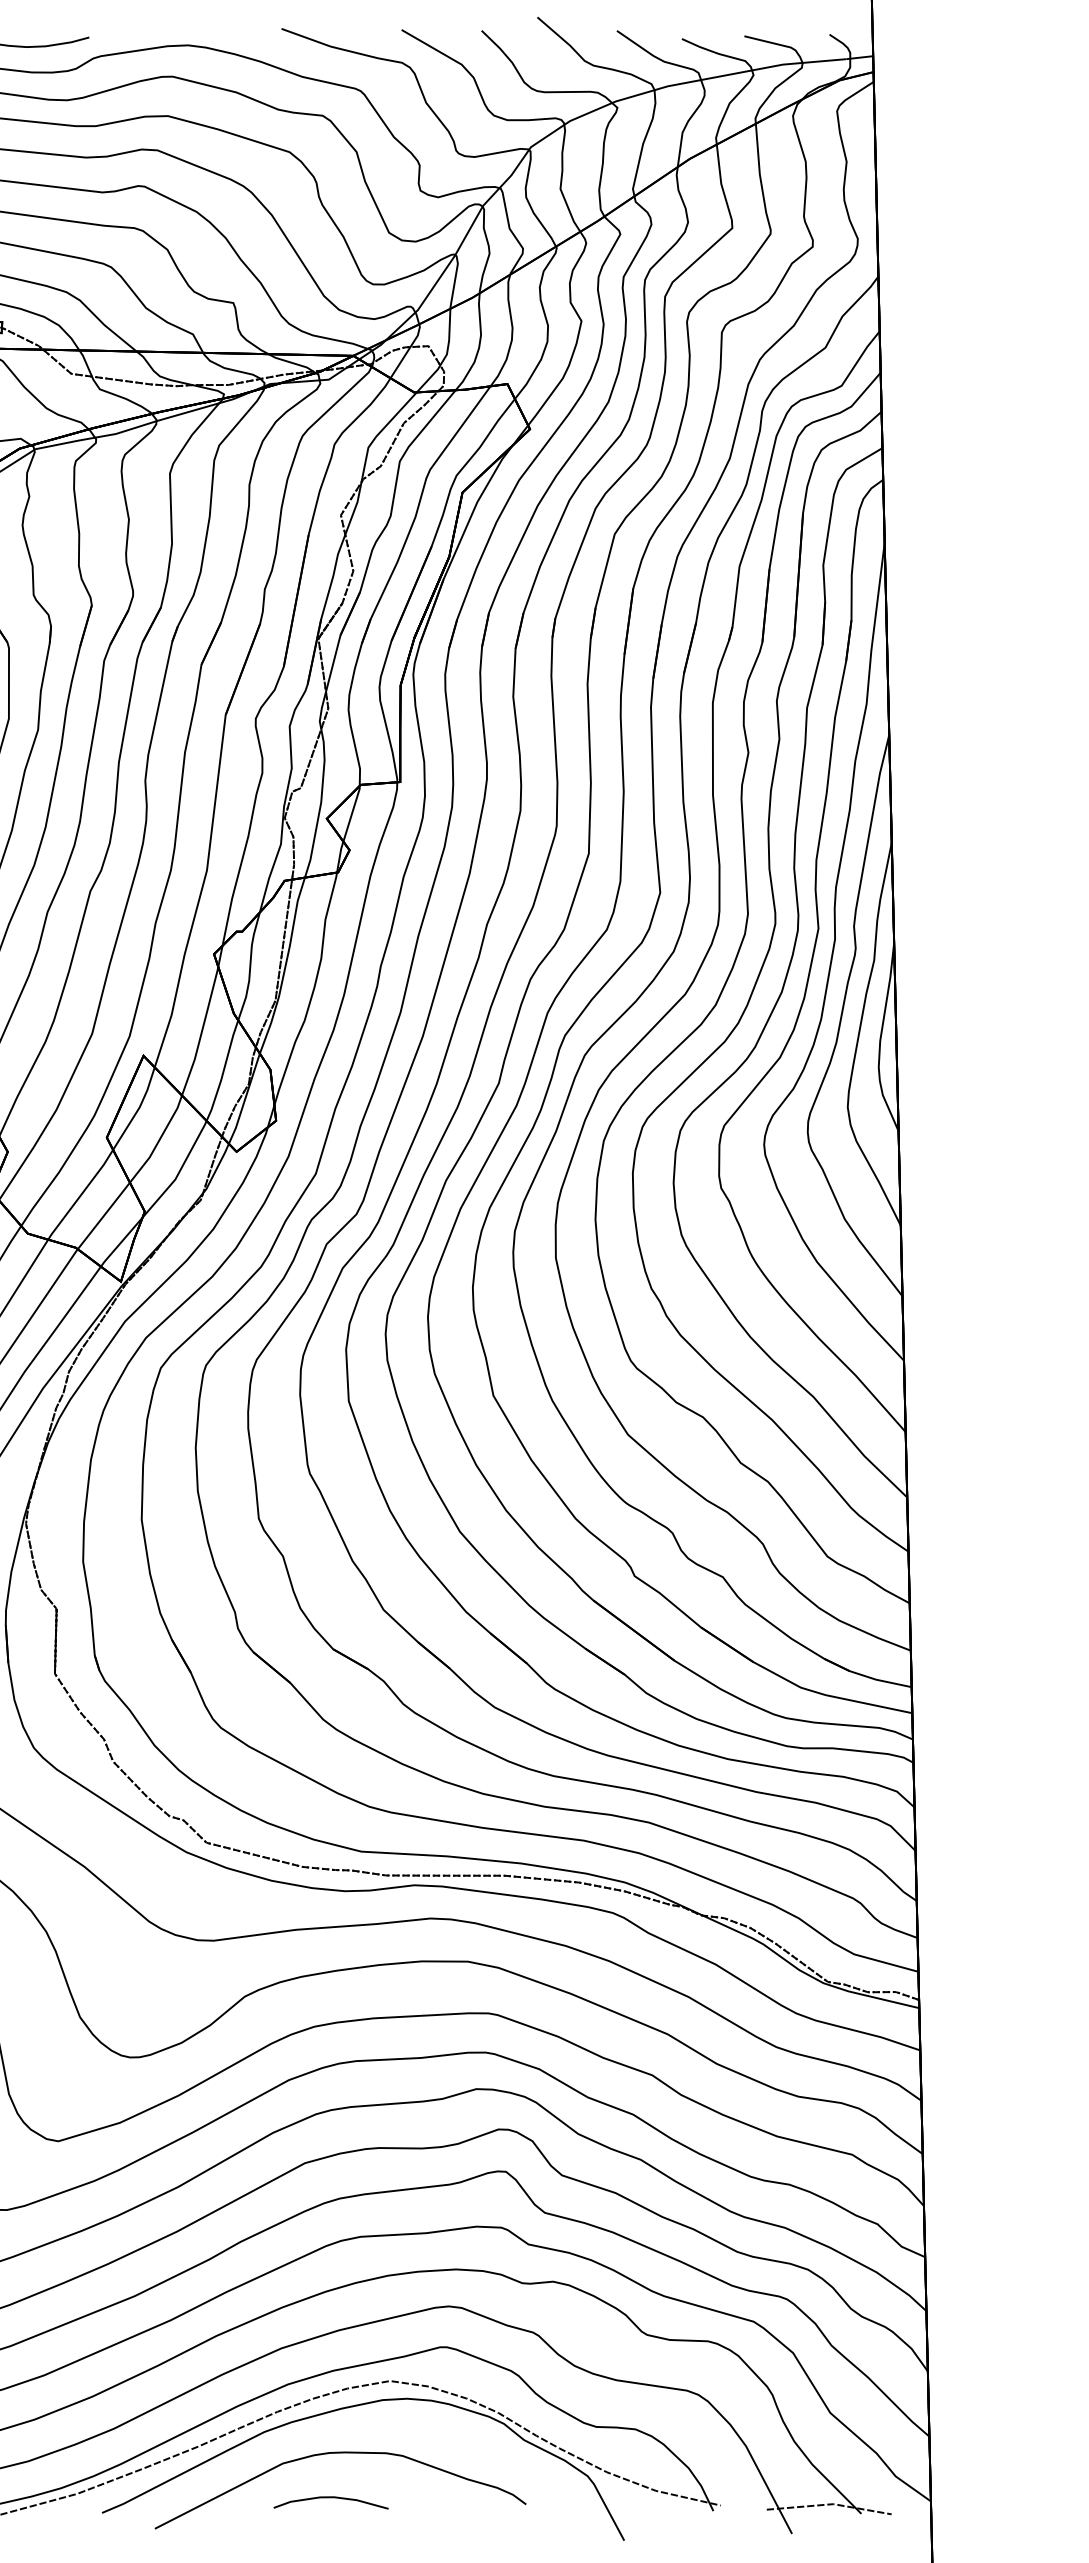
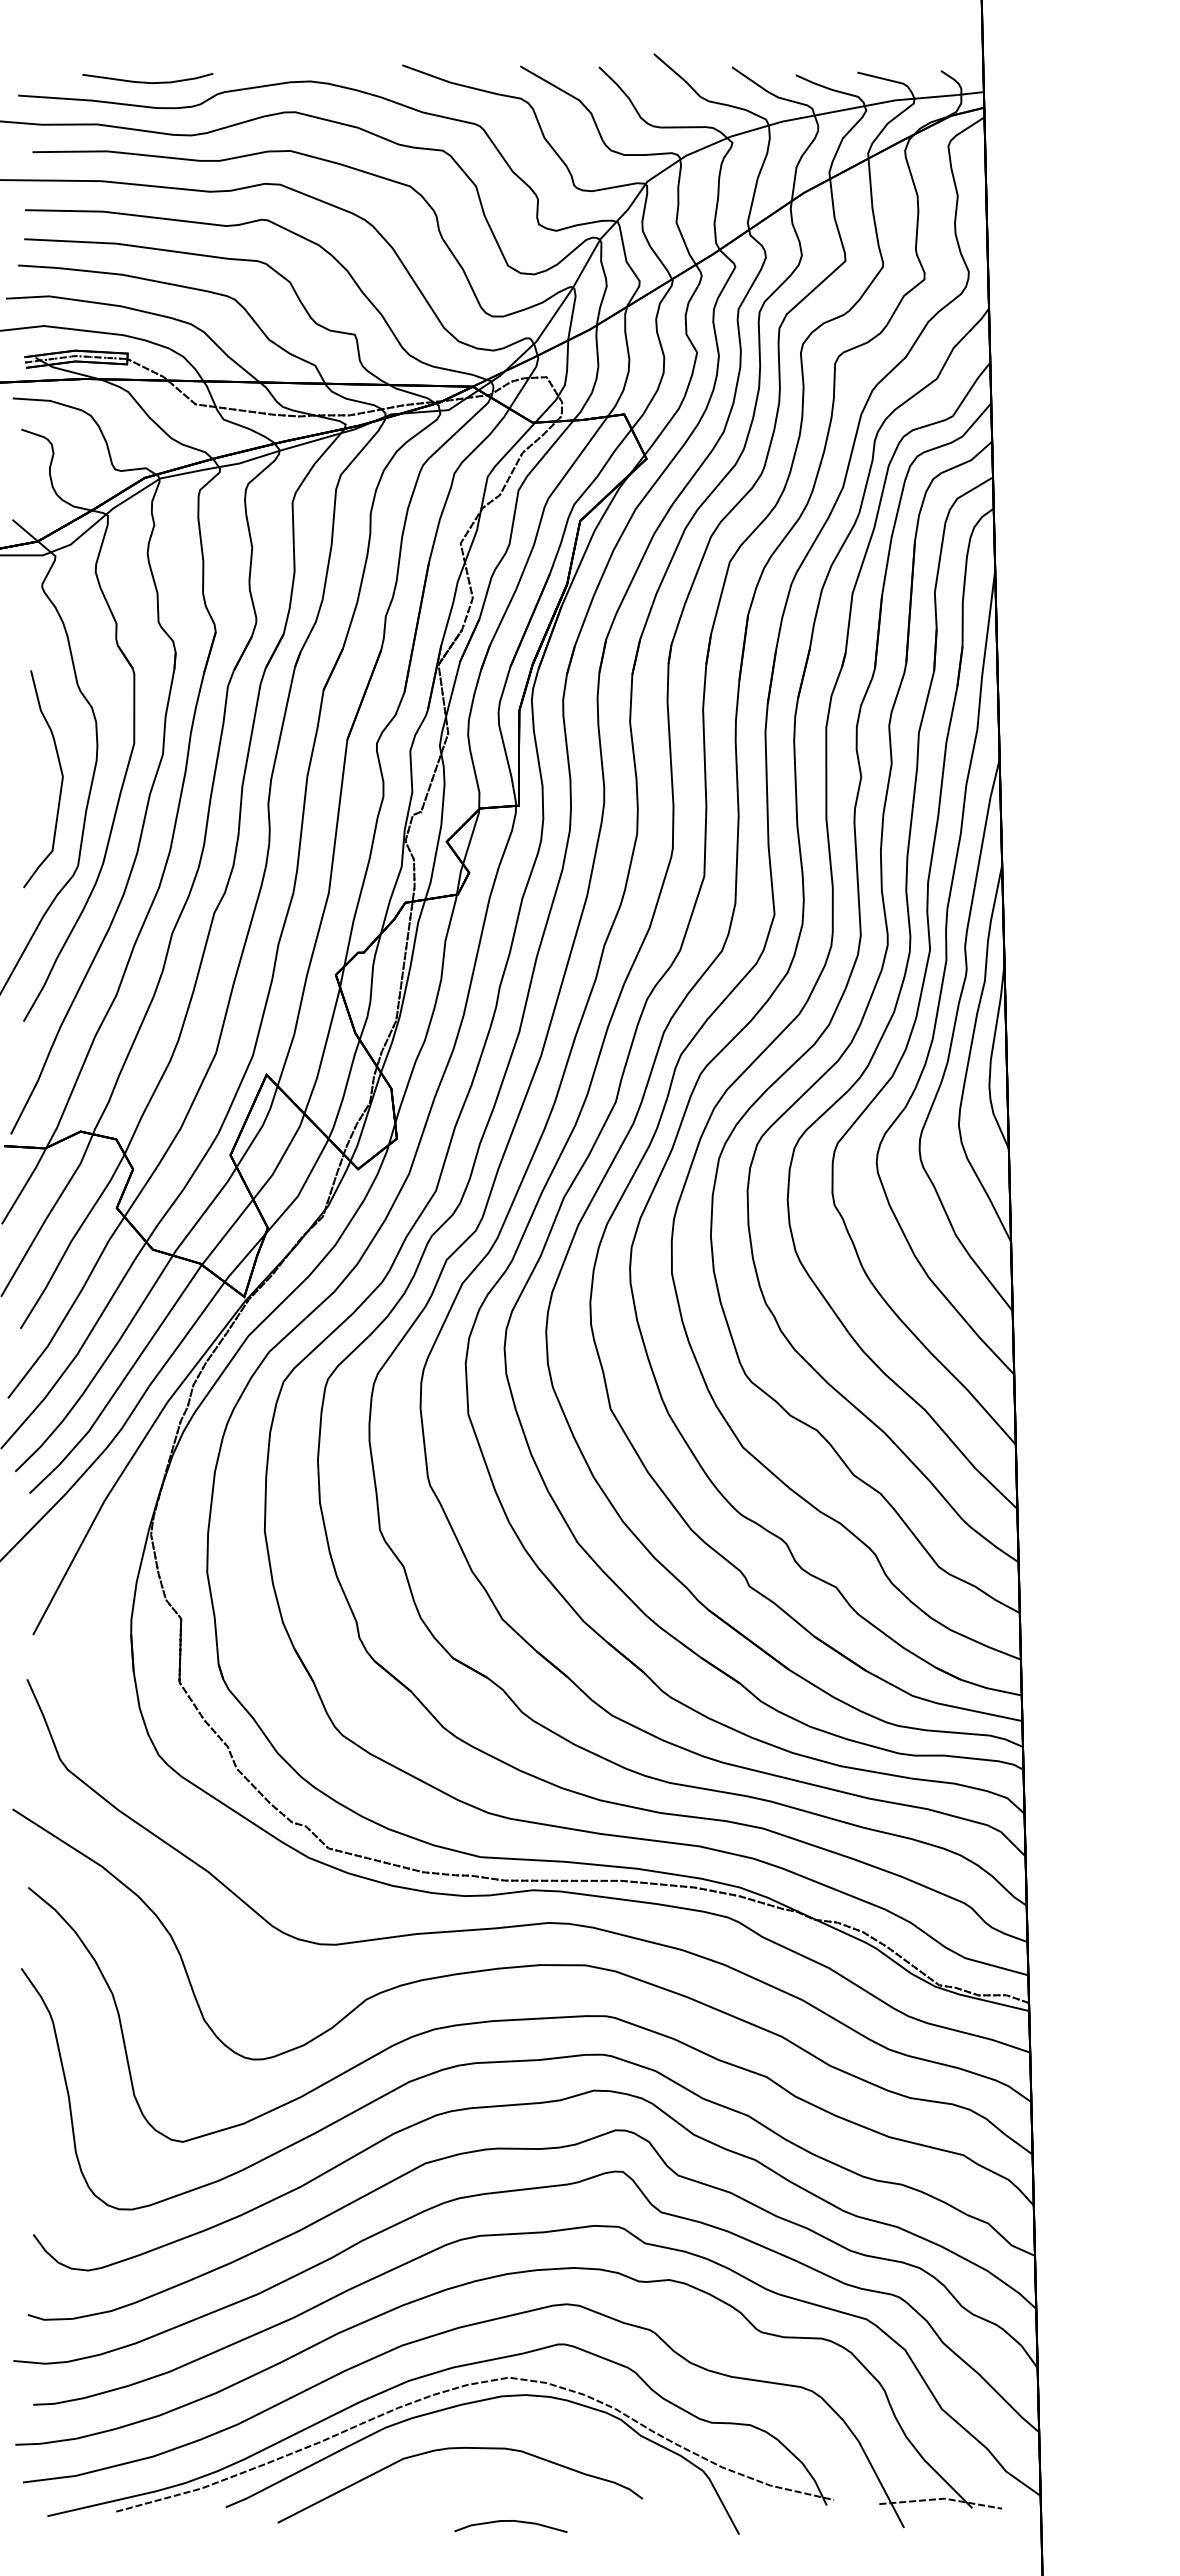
curve: (330, 2497) -> (510, 2521), moved

